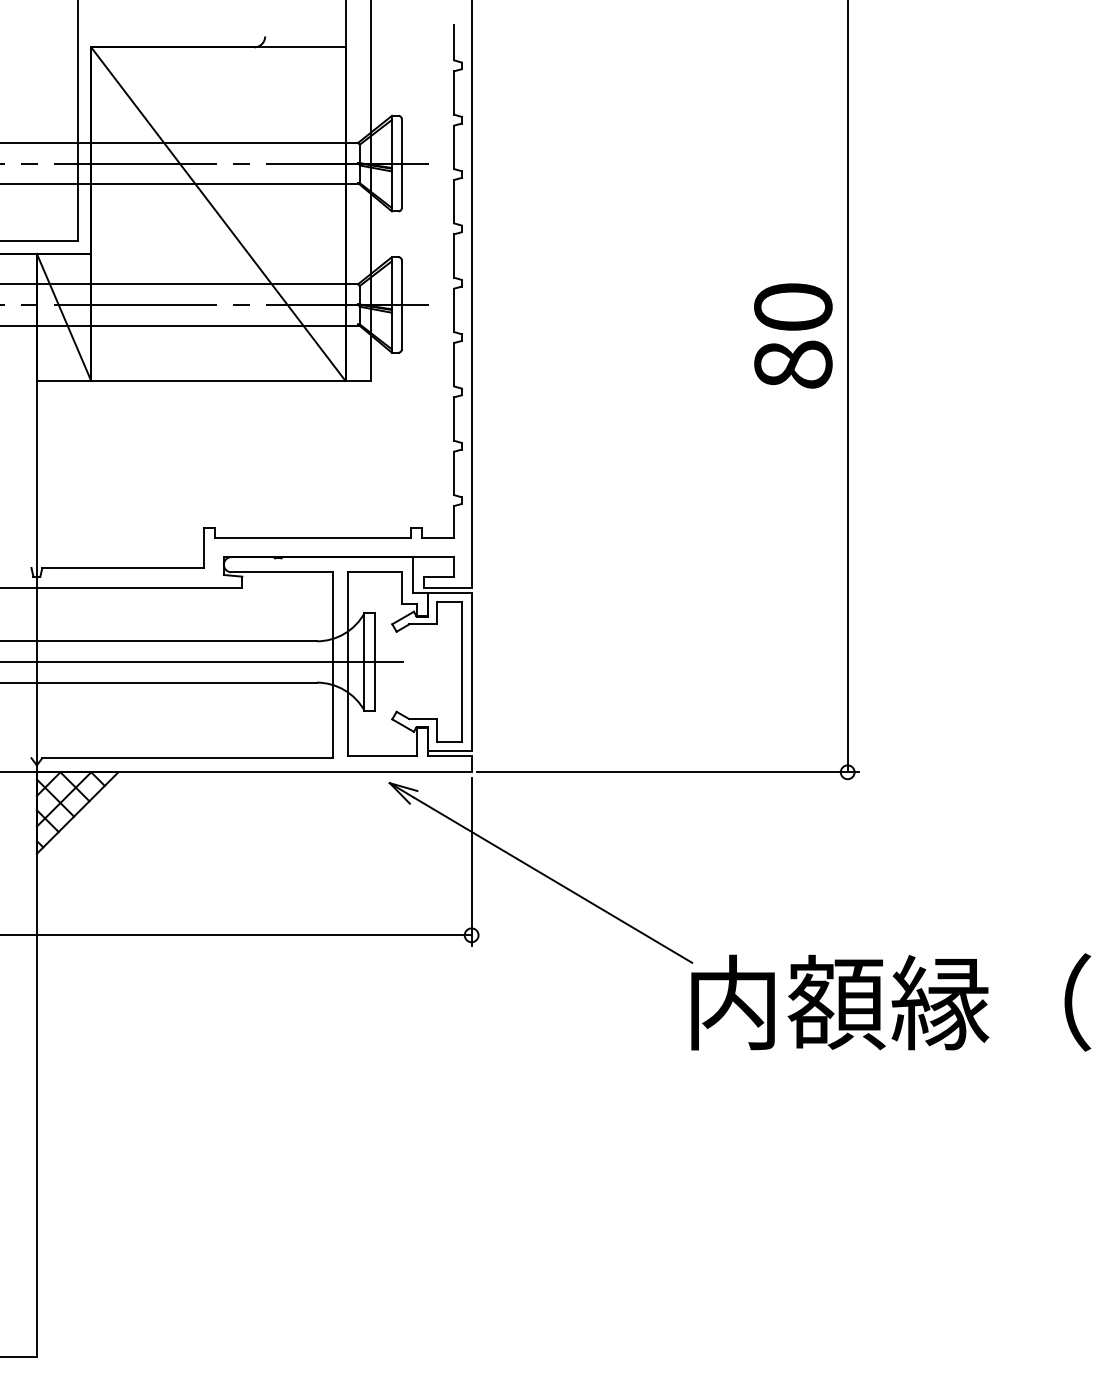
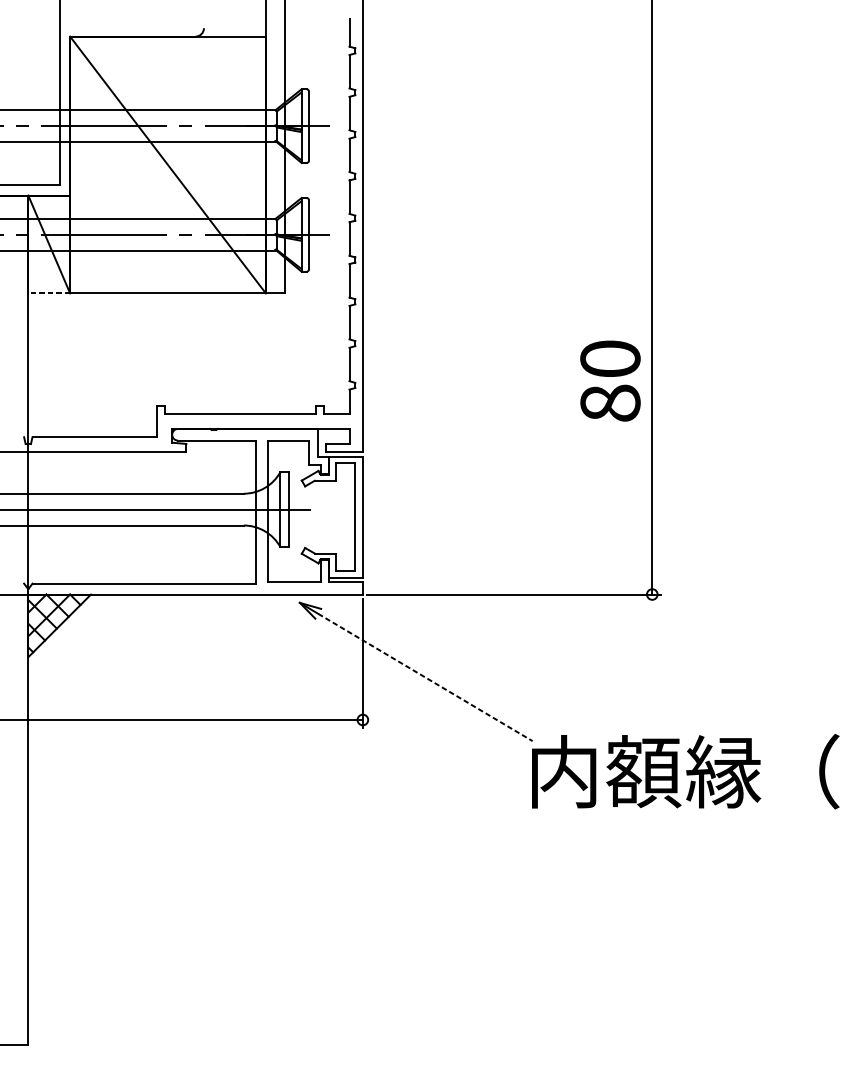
text: (793, 335) -> (610, 380), moved
line: (63, 381) -> (48, 293), solid -> dashed
line: (552, 880) -> (425, 677), solid -> dashed

